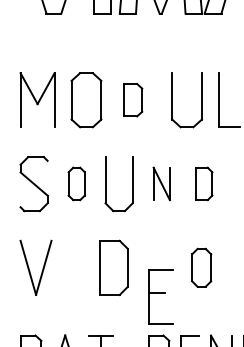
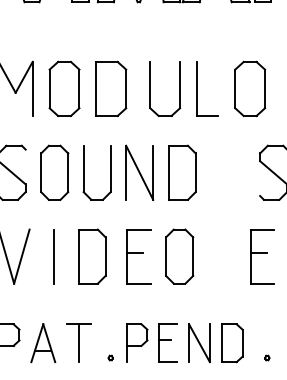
part: (133, 99) -> (111, 88), size x1.67
part: (76, 183) -> (54, 172), size x1.67
part: (161, 183) -> (139, 172), size x1.67
part: (204, 183) -> (182, 172), size x1.67
line: (76, 267) -> (54, 256), added
part: (201, 267) -> (179, 256), size x1.43
part: (160, 296) -> (138, 256), moved

